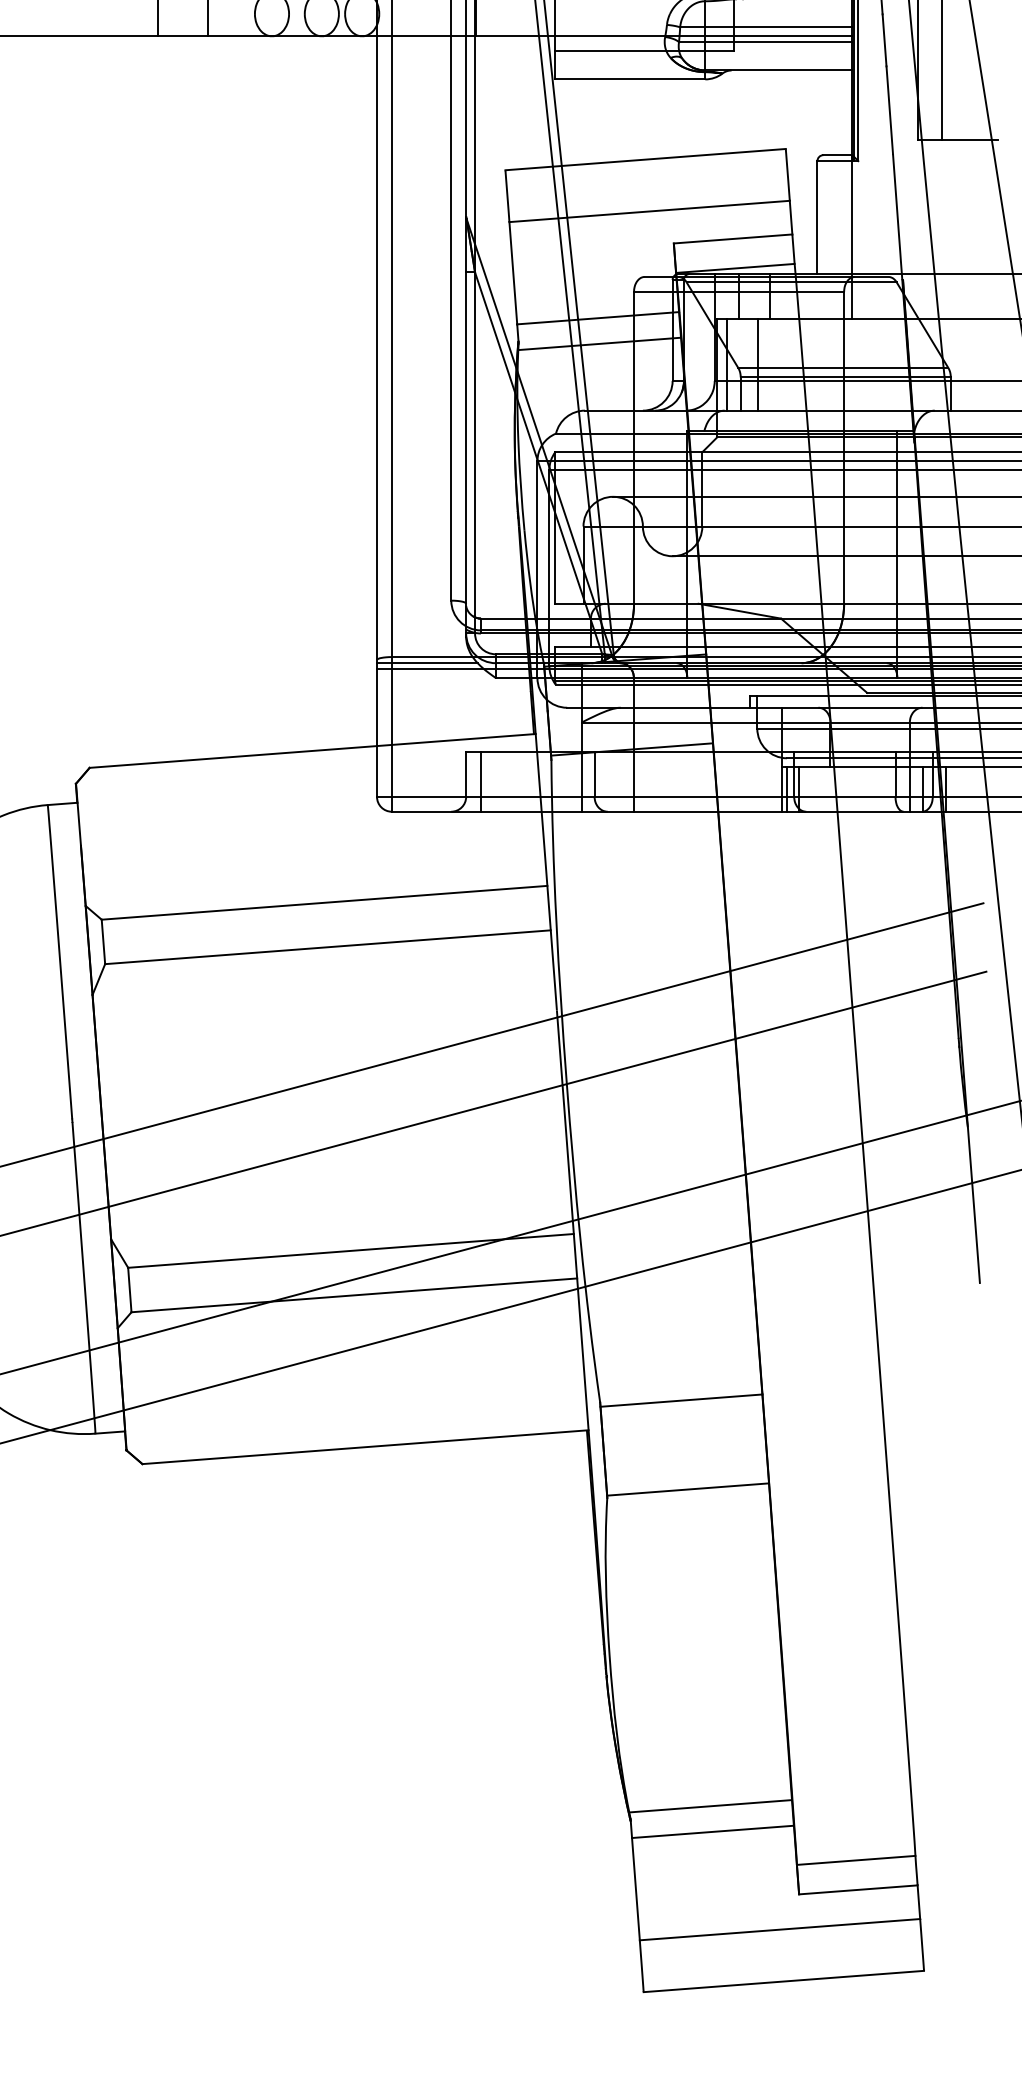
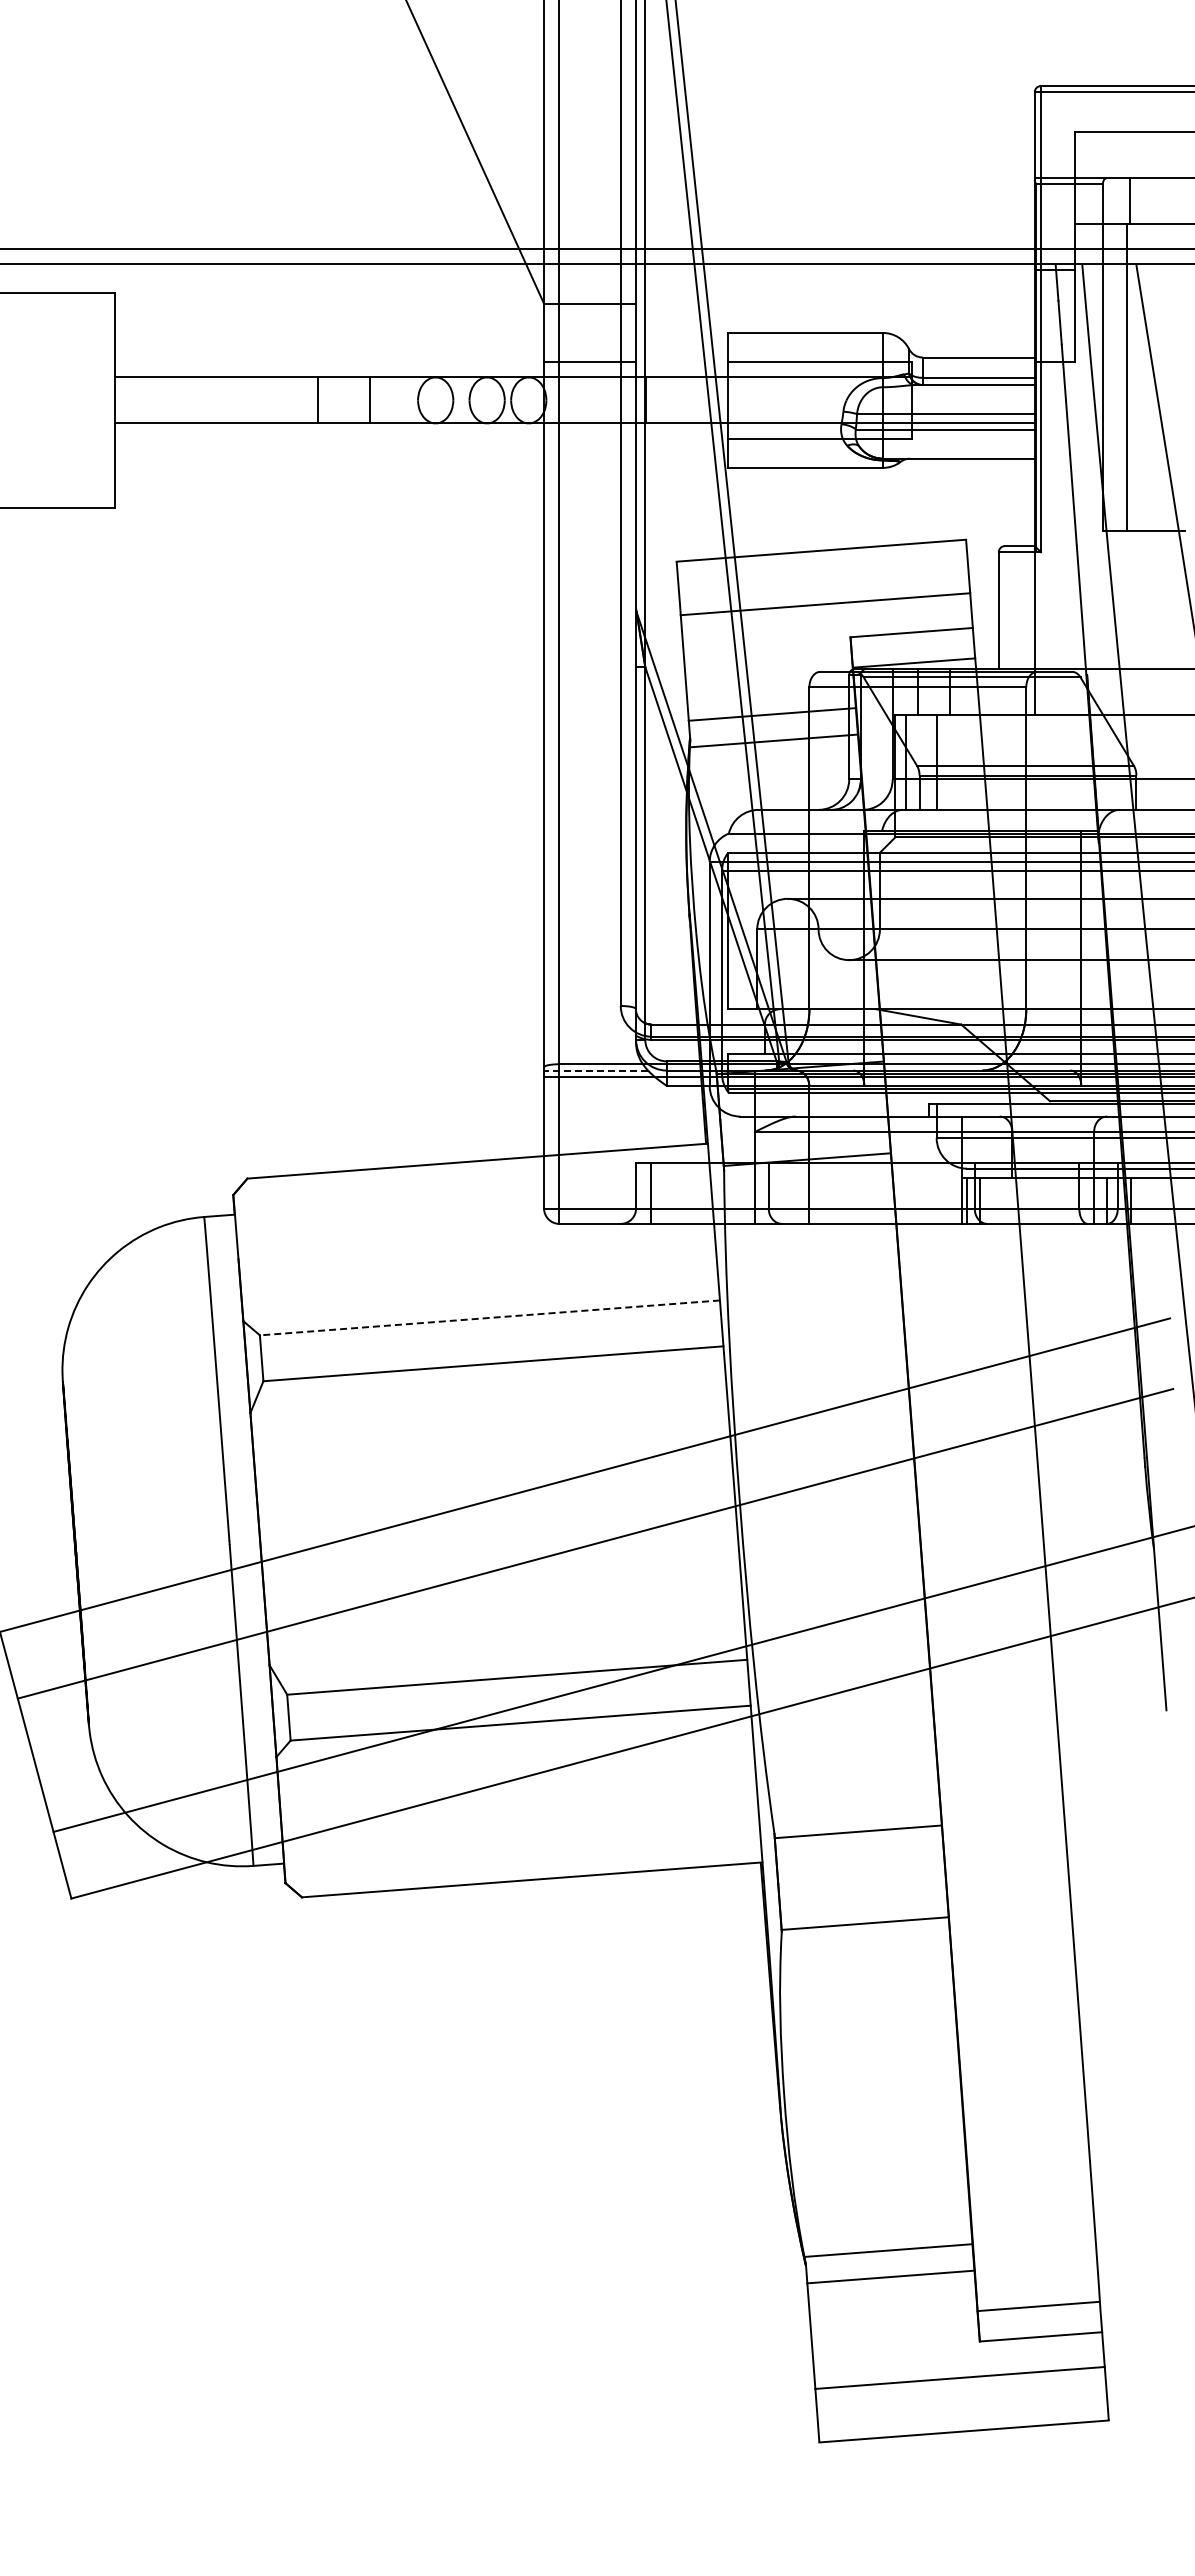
line: (427, 663) -> (596, 1070), solid -> dashed
line: (324, 902) -> (489, 1317), solid -> dashed

